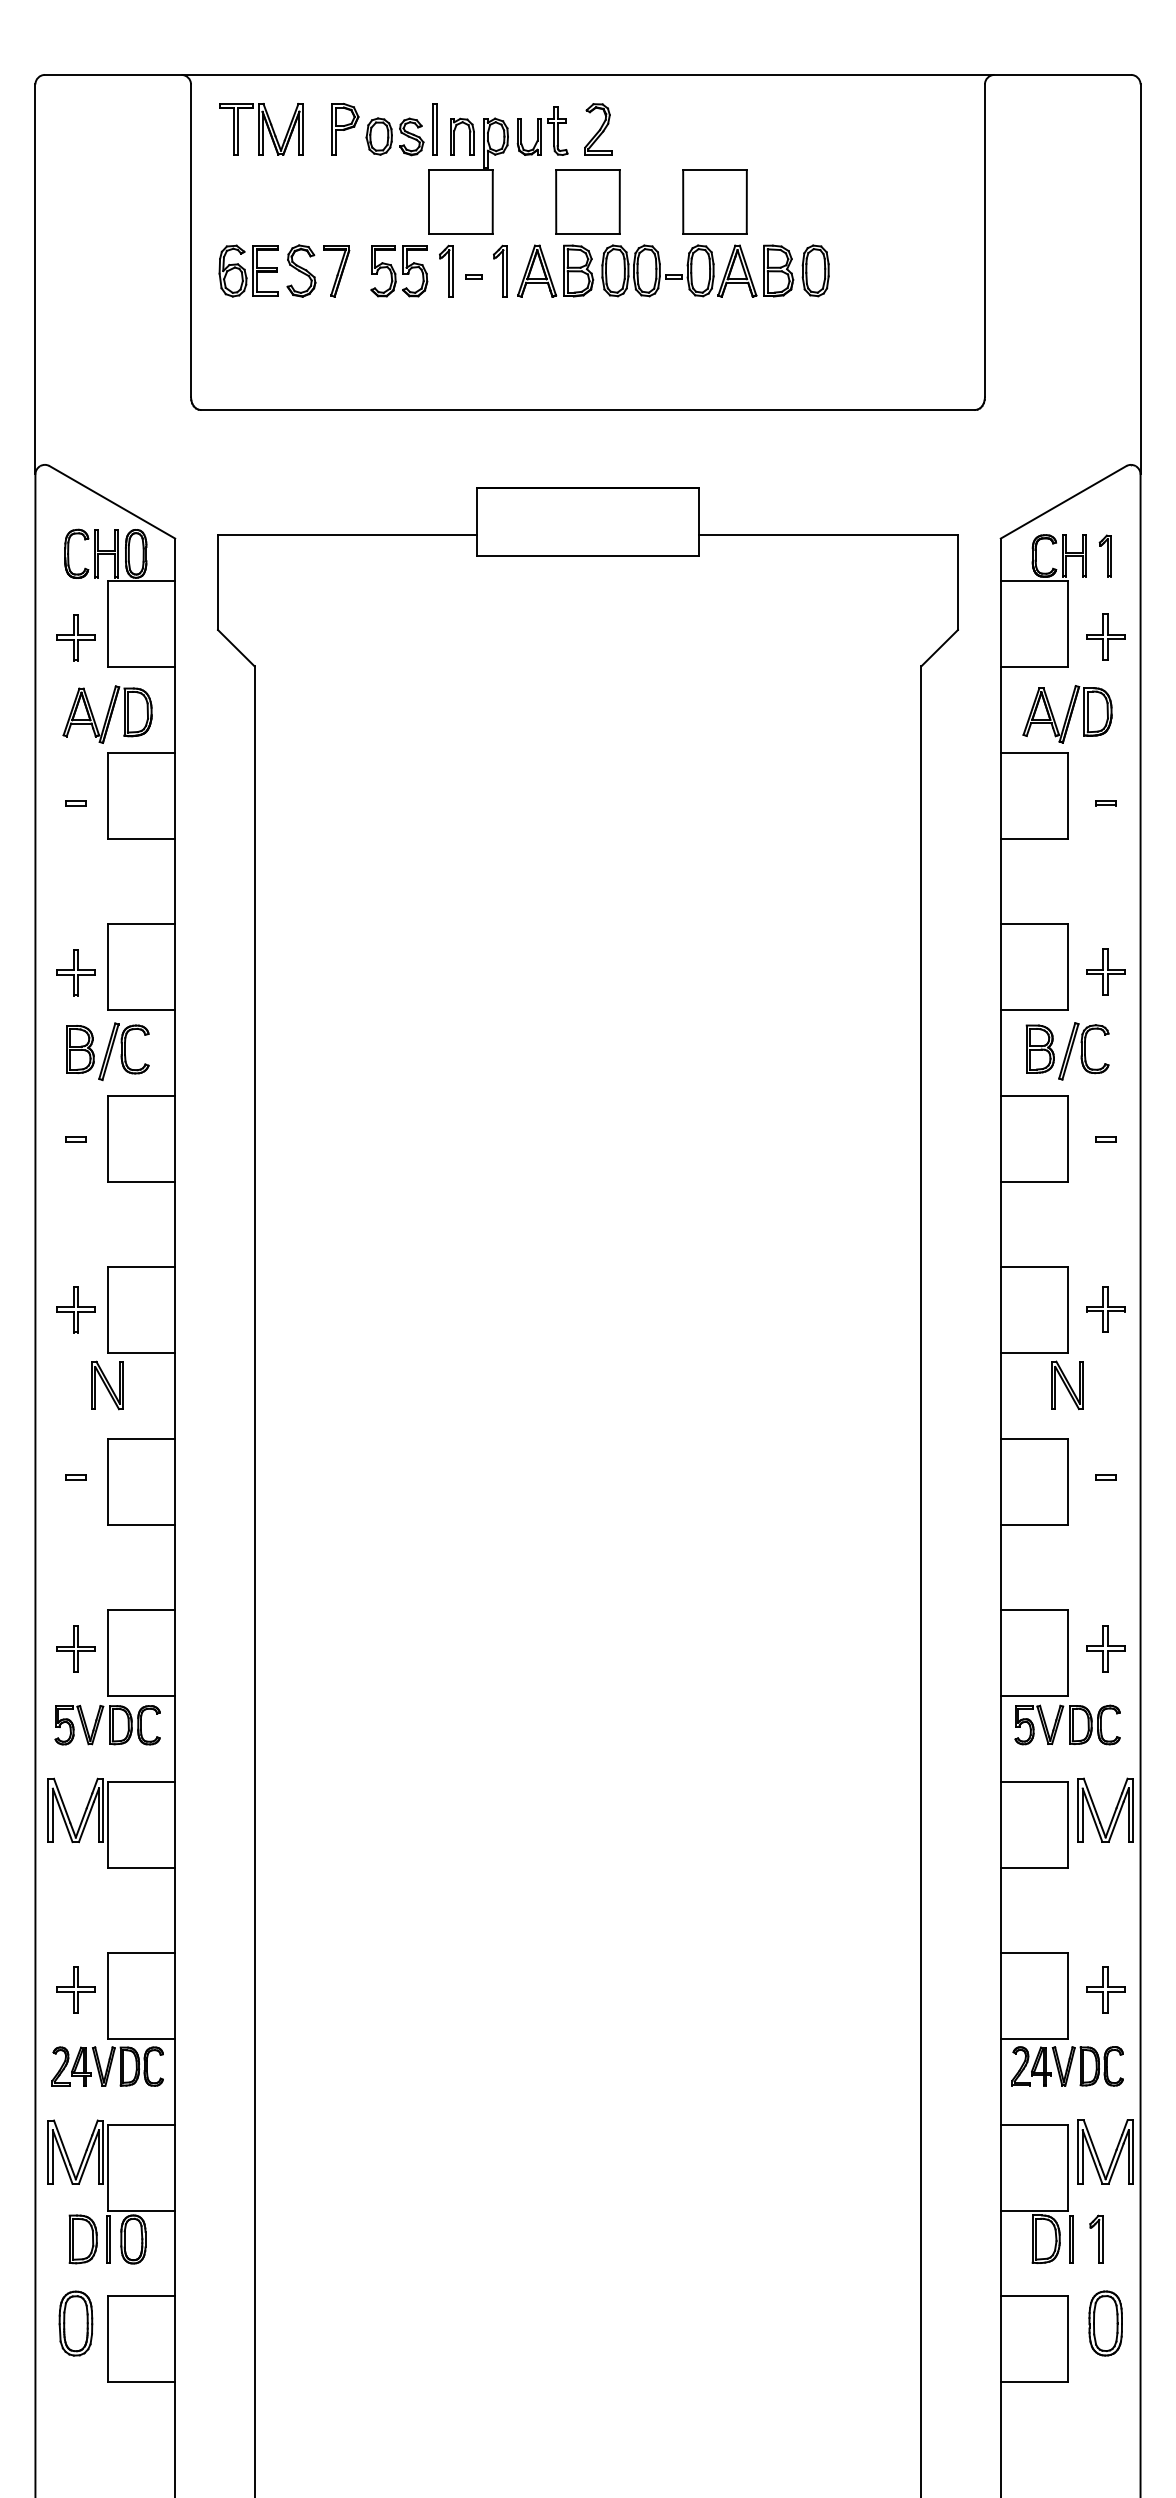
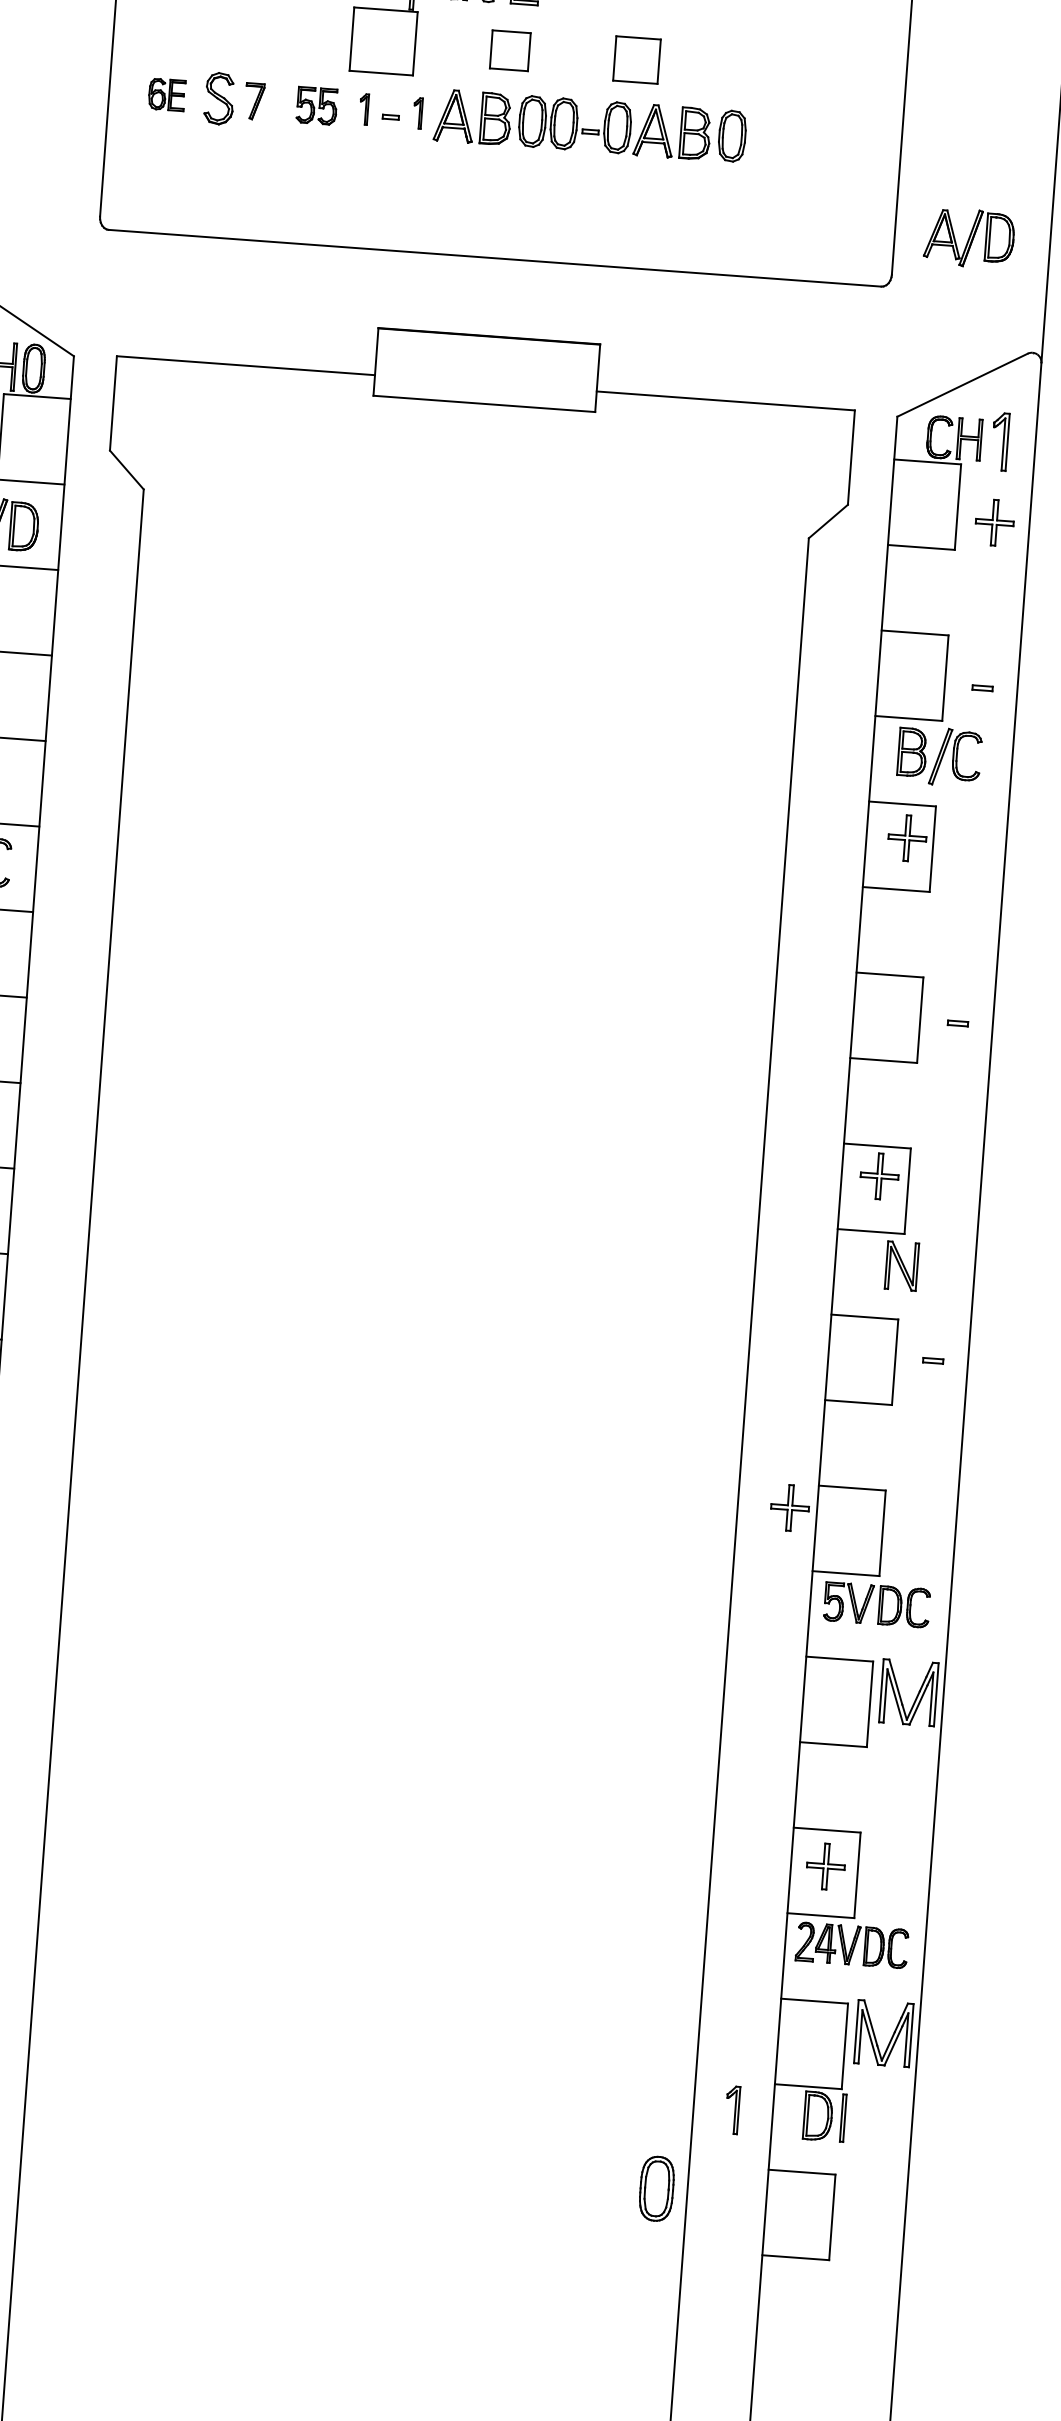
part: (587, 201) -> (509, 50), size x0.6
part: (714, 201) -> (636, 59), size x0.7
part: (248, 270) -> (166, 94), size x0.6
part: (446, 270) -> (364, 108), size x0.6
part: (500, 270) -> (418, 112), size x0.6
part: (336, 271) -> (254, 101), size x0.7
part: (399, 271) -> (317, 106), size x0.7
part: (1104, 555) -> (999, 441), size x1.4
part: (1067, 714) -> (969, 238), moved
part: (1105, 971) -> (907, 837), moved
part: (1067, 1051) -> (939, 756), moved
part: (1105, 1309) -> (879, 1176), moved
part: (1105, 1648) -> (789, 1507), moved
part: (1105, 1989) -> (825, 1866), moved
part: (1096, 2238) -> (732, 2109), moved
part: (1105, 2323) -> (656, 2188), moved

